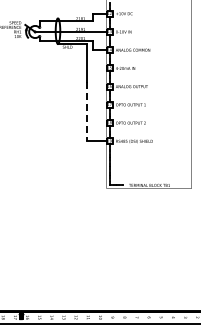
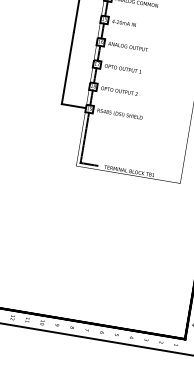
line: (86, 112) -> (67, 69), dashed -> solid

